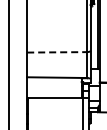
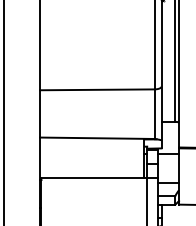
line: (57, 52) -> (98, 90), dashed -> solid

